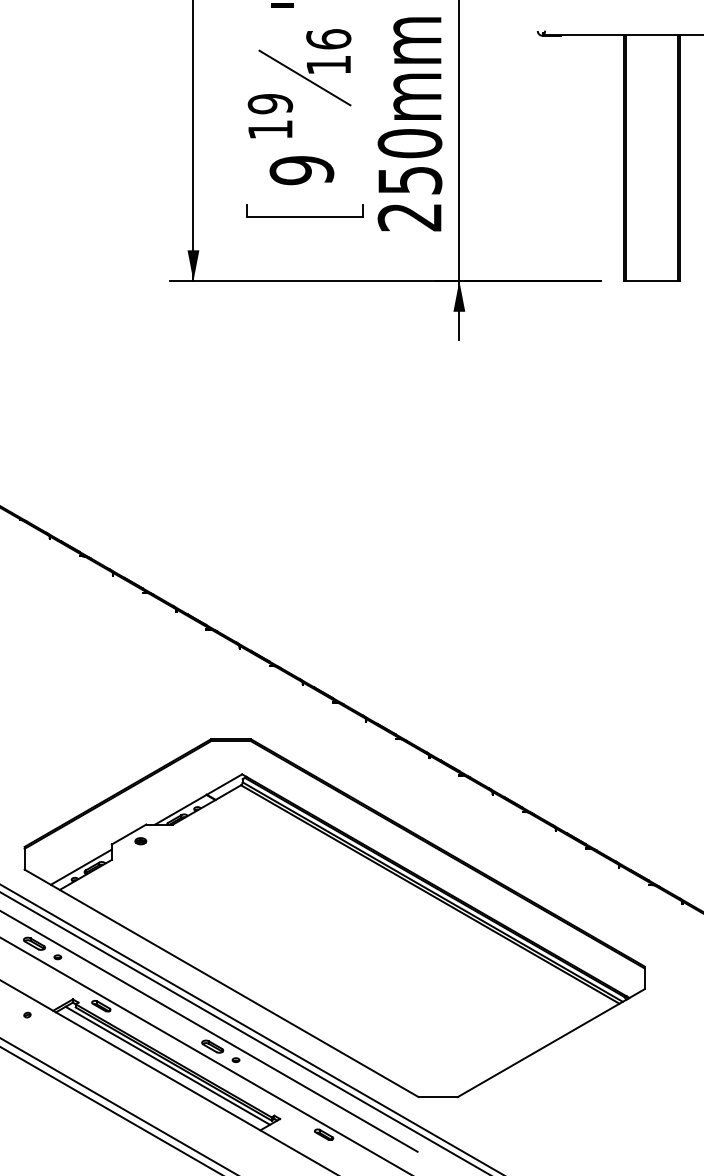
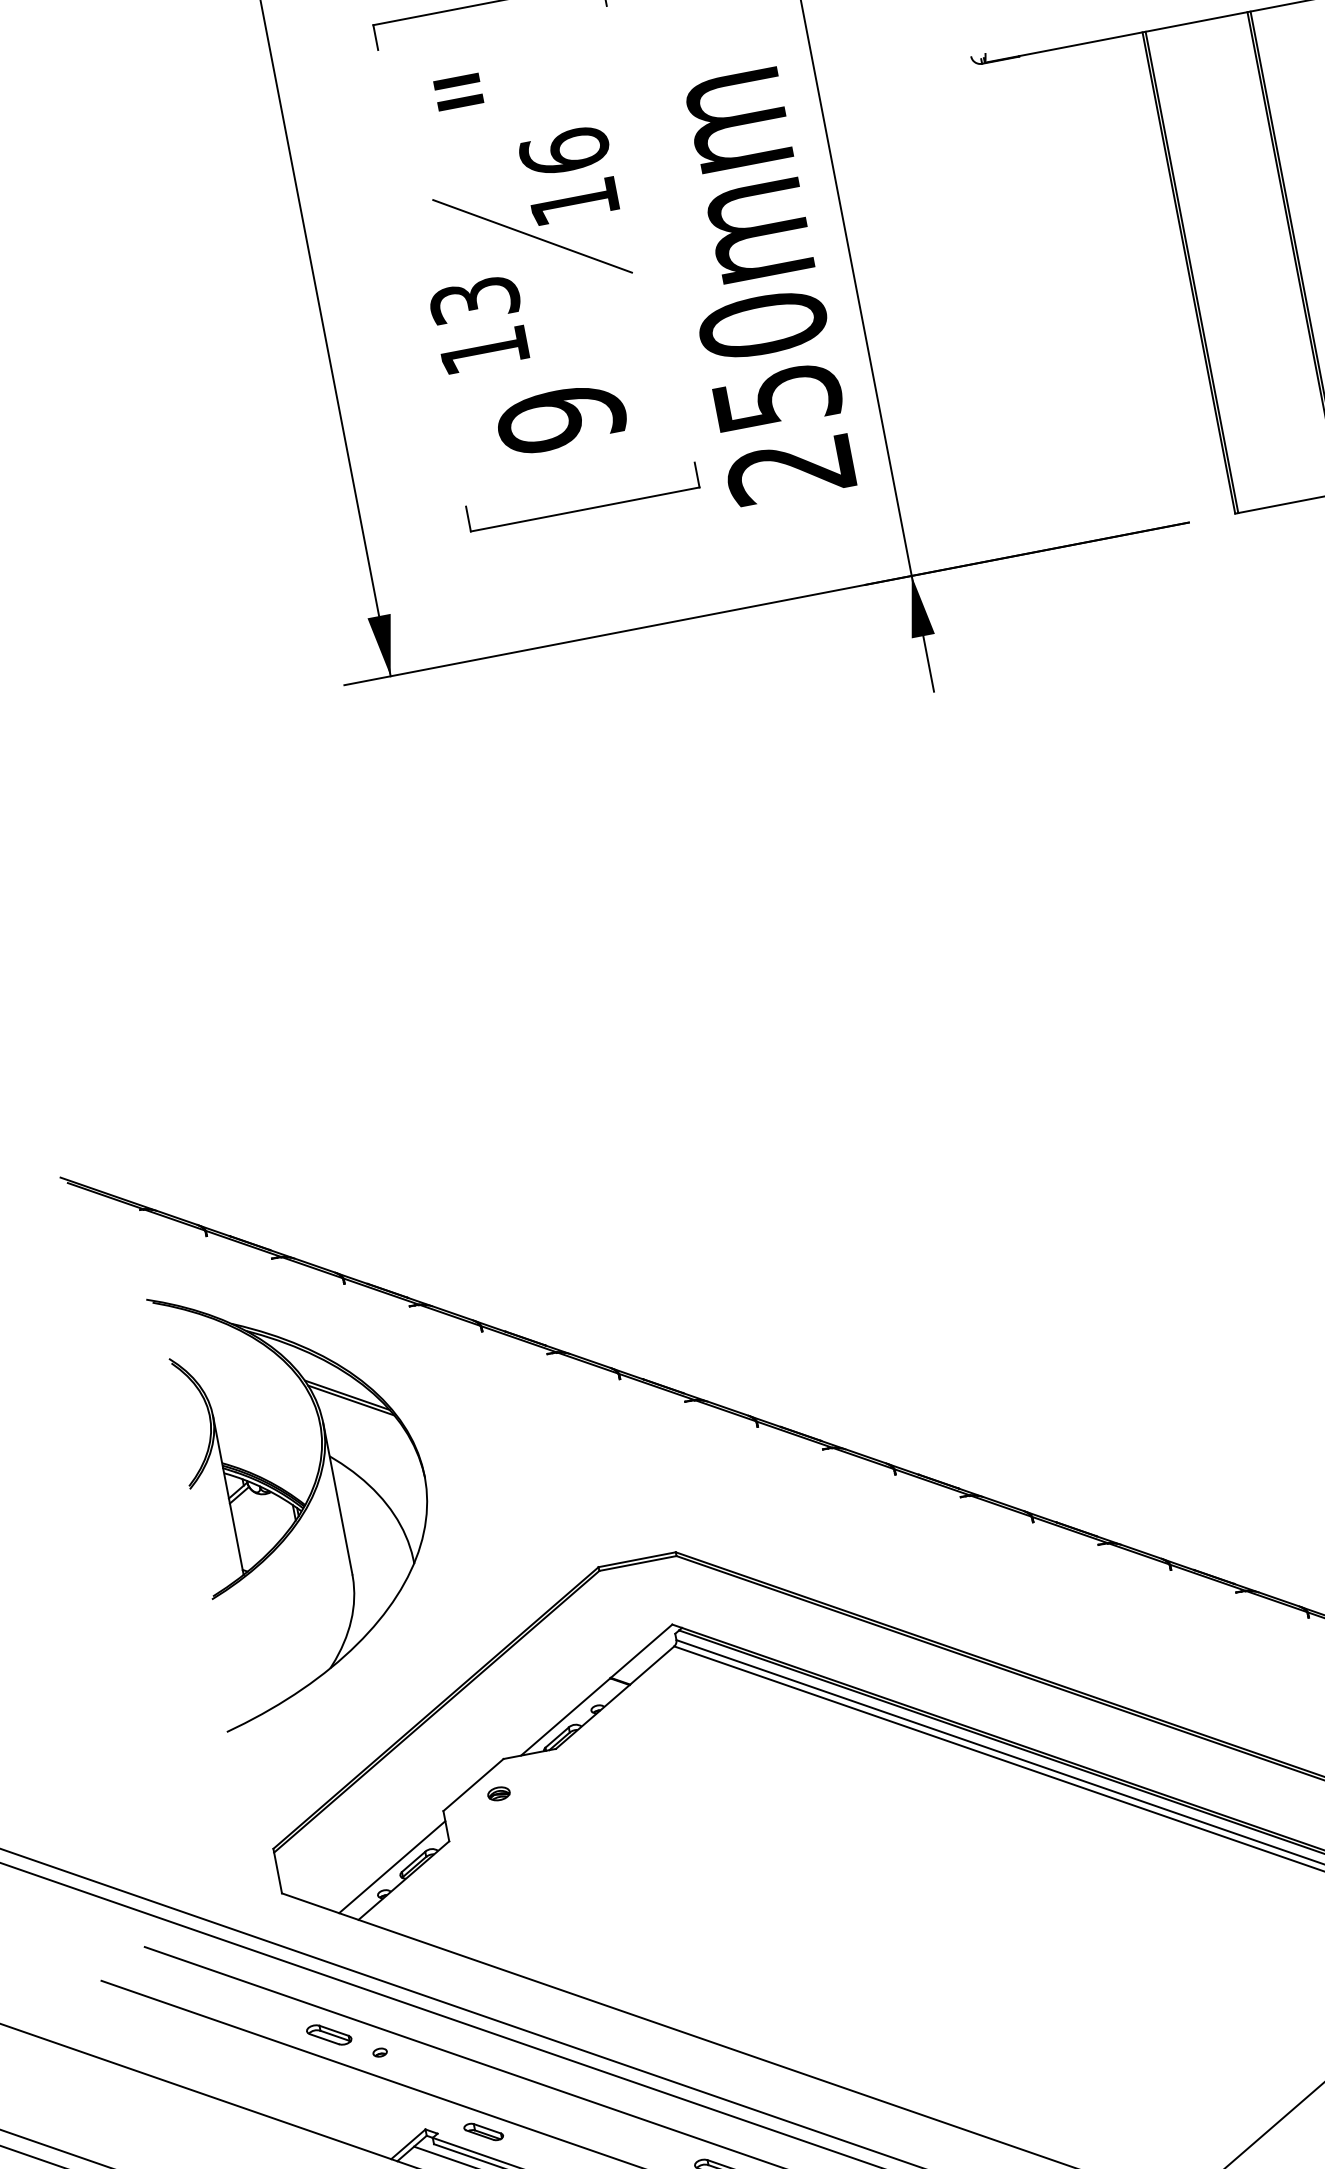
text: (269, 104) -> (473, 301), 19 -> 13
part: (73, 674) -> (304, 1492), added

